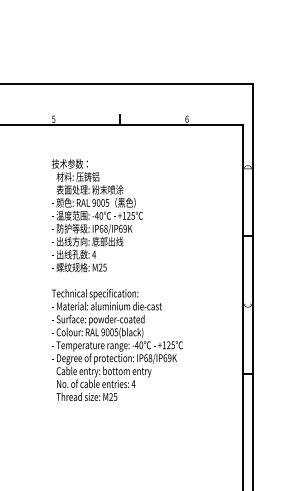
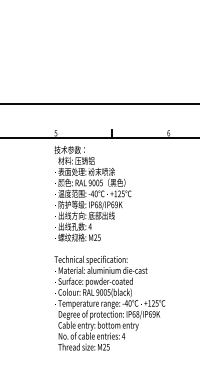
text: (117, 279) -> (109, 247), moved

